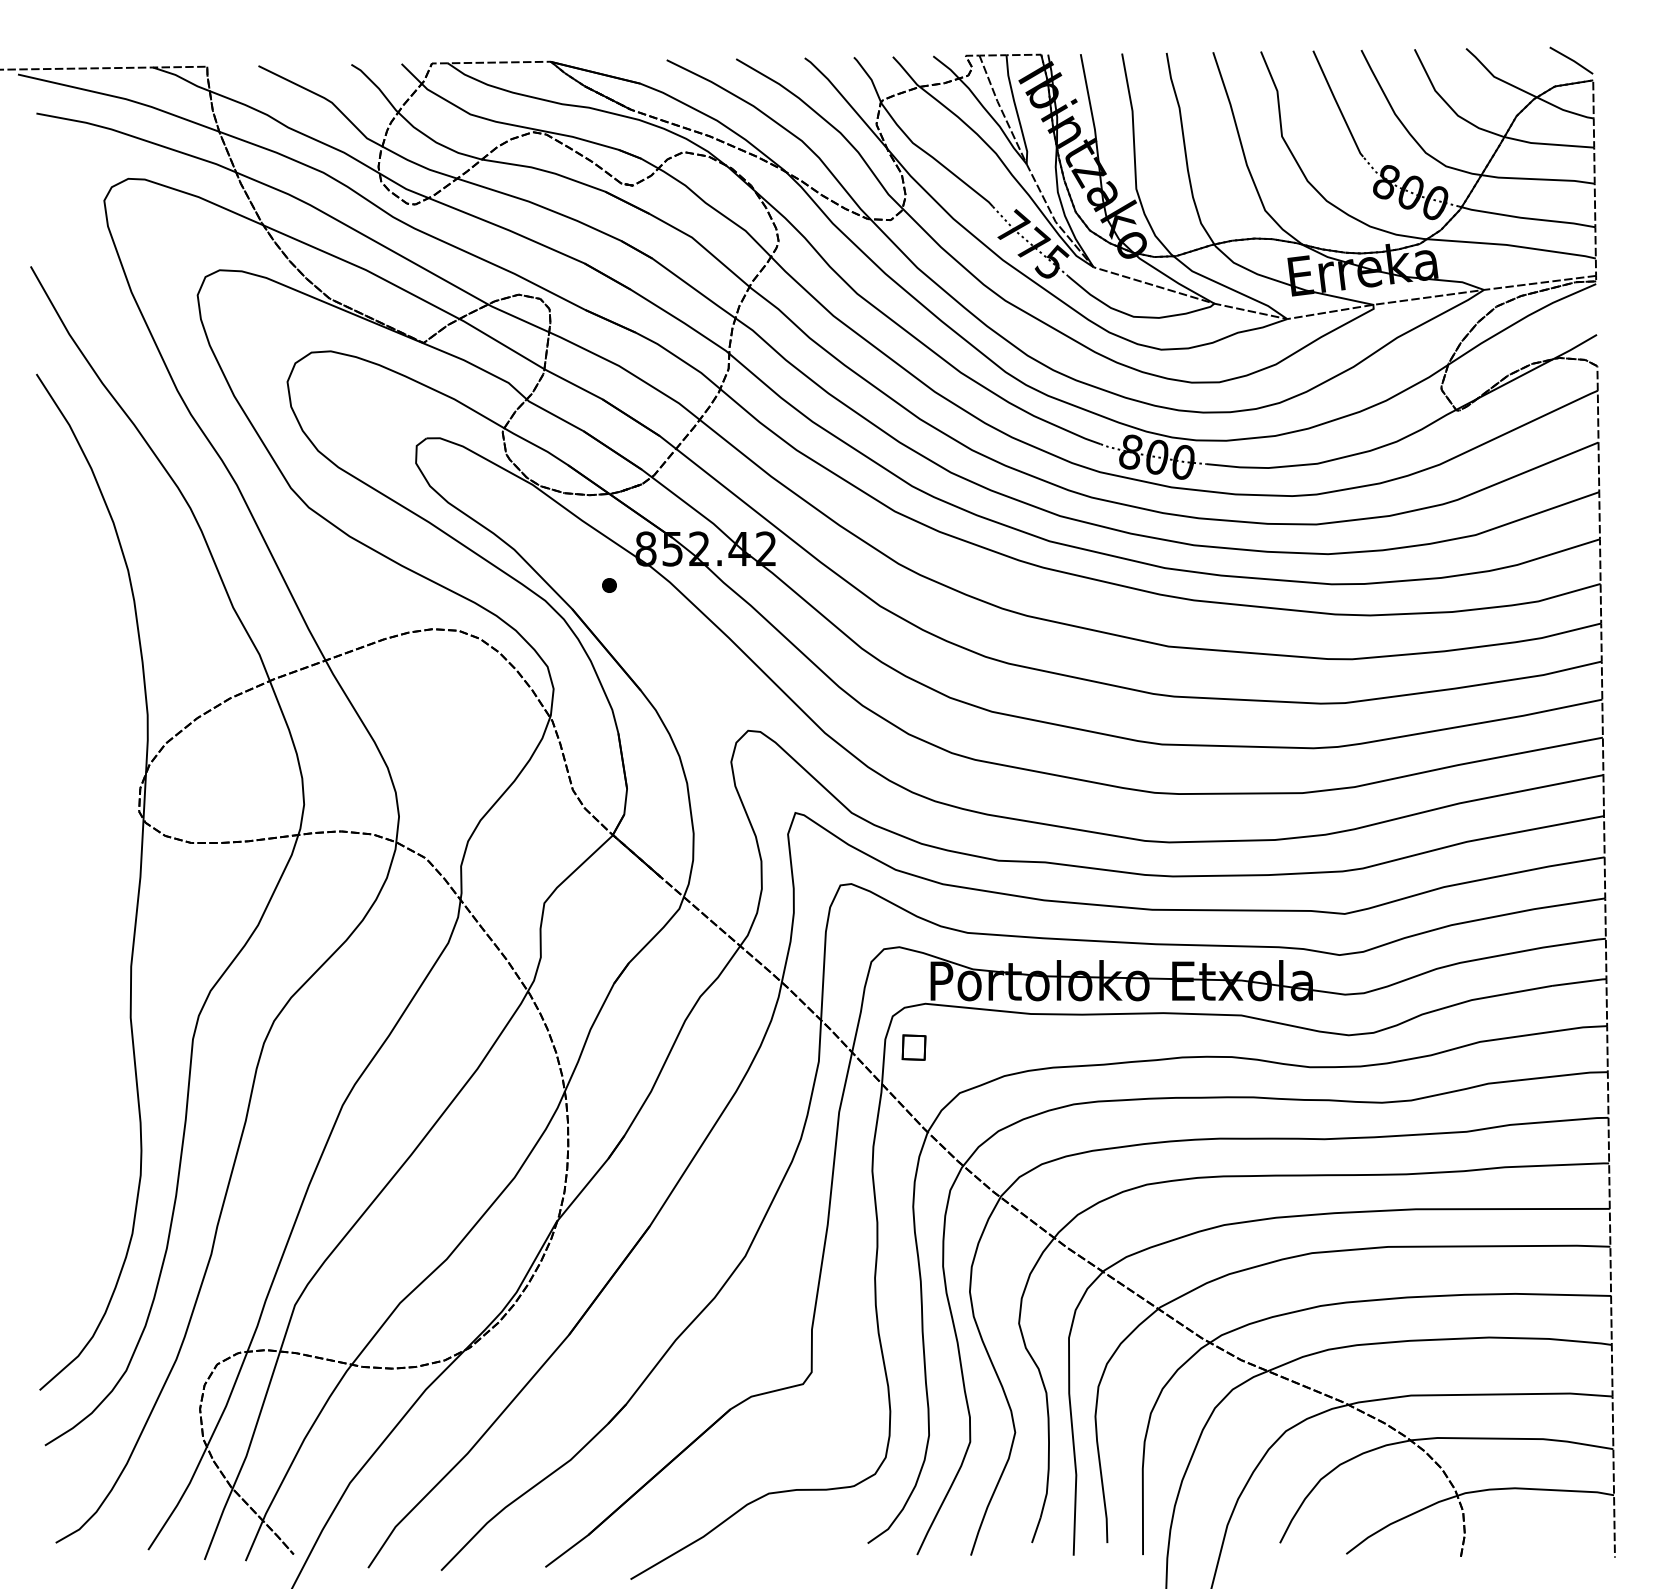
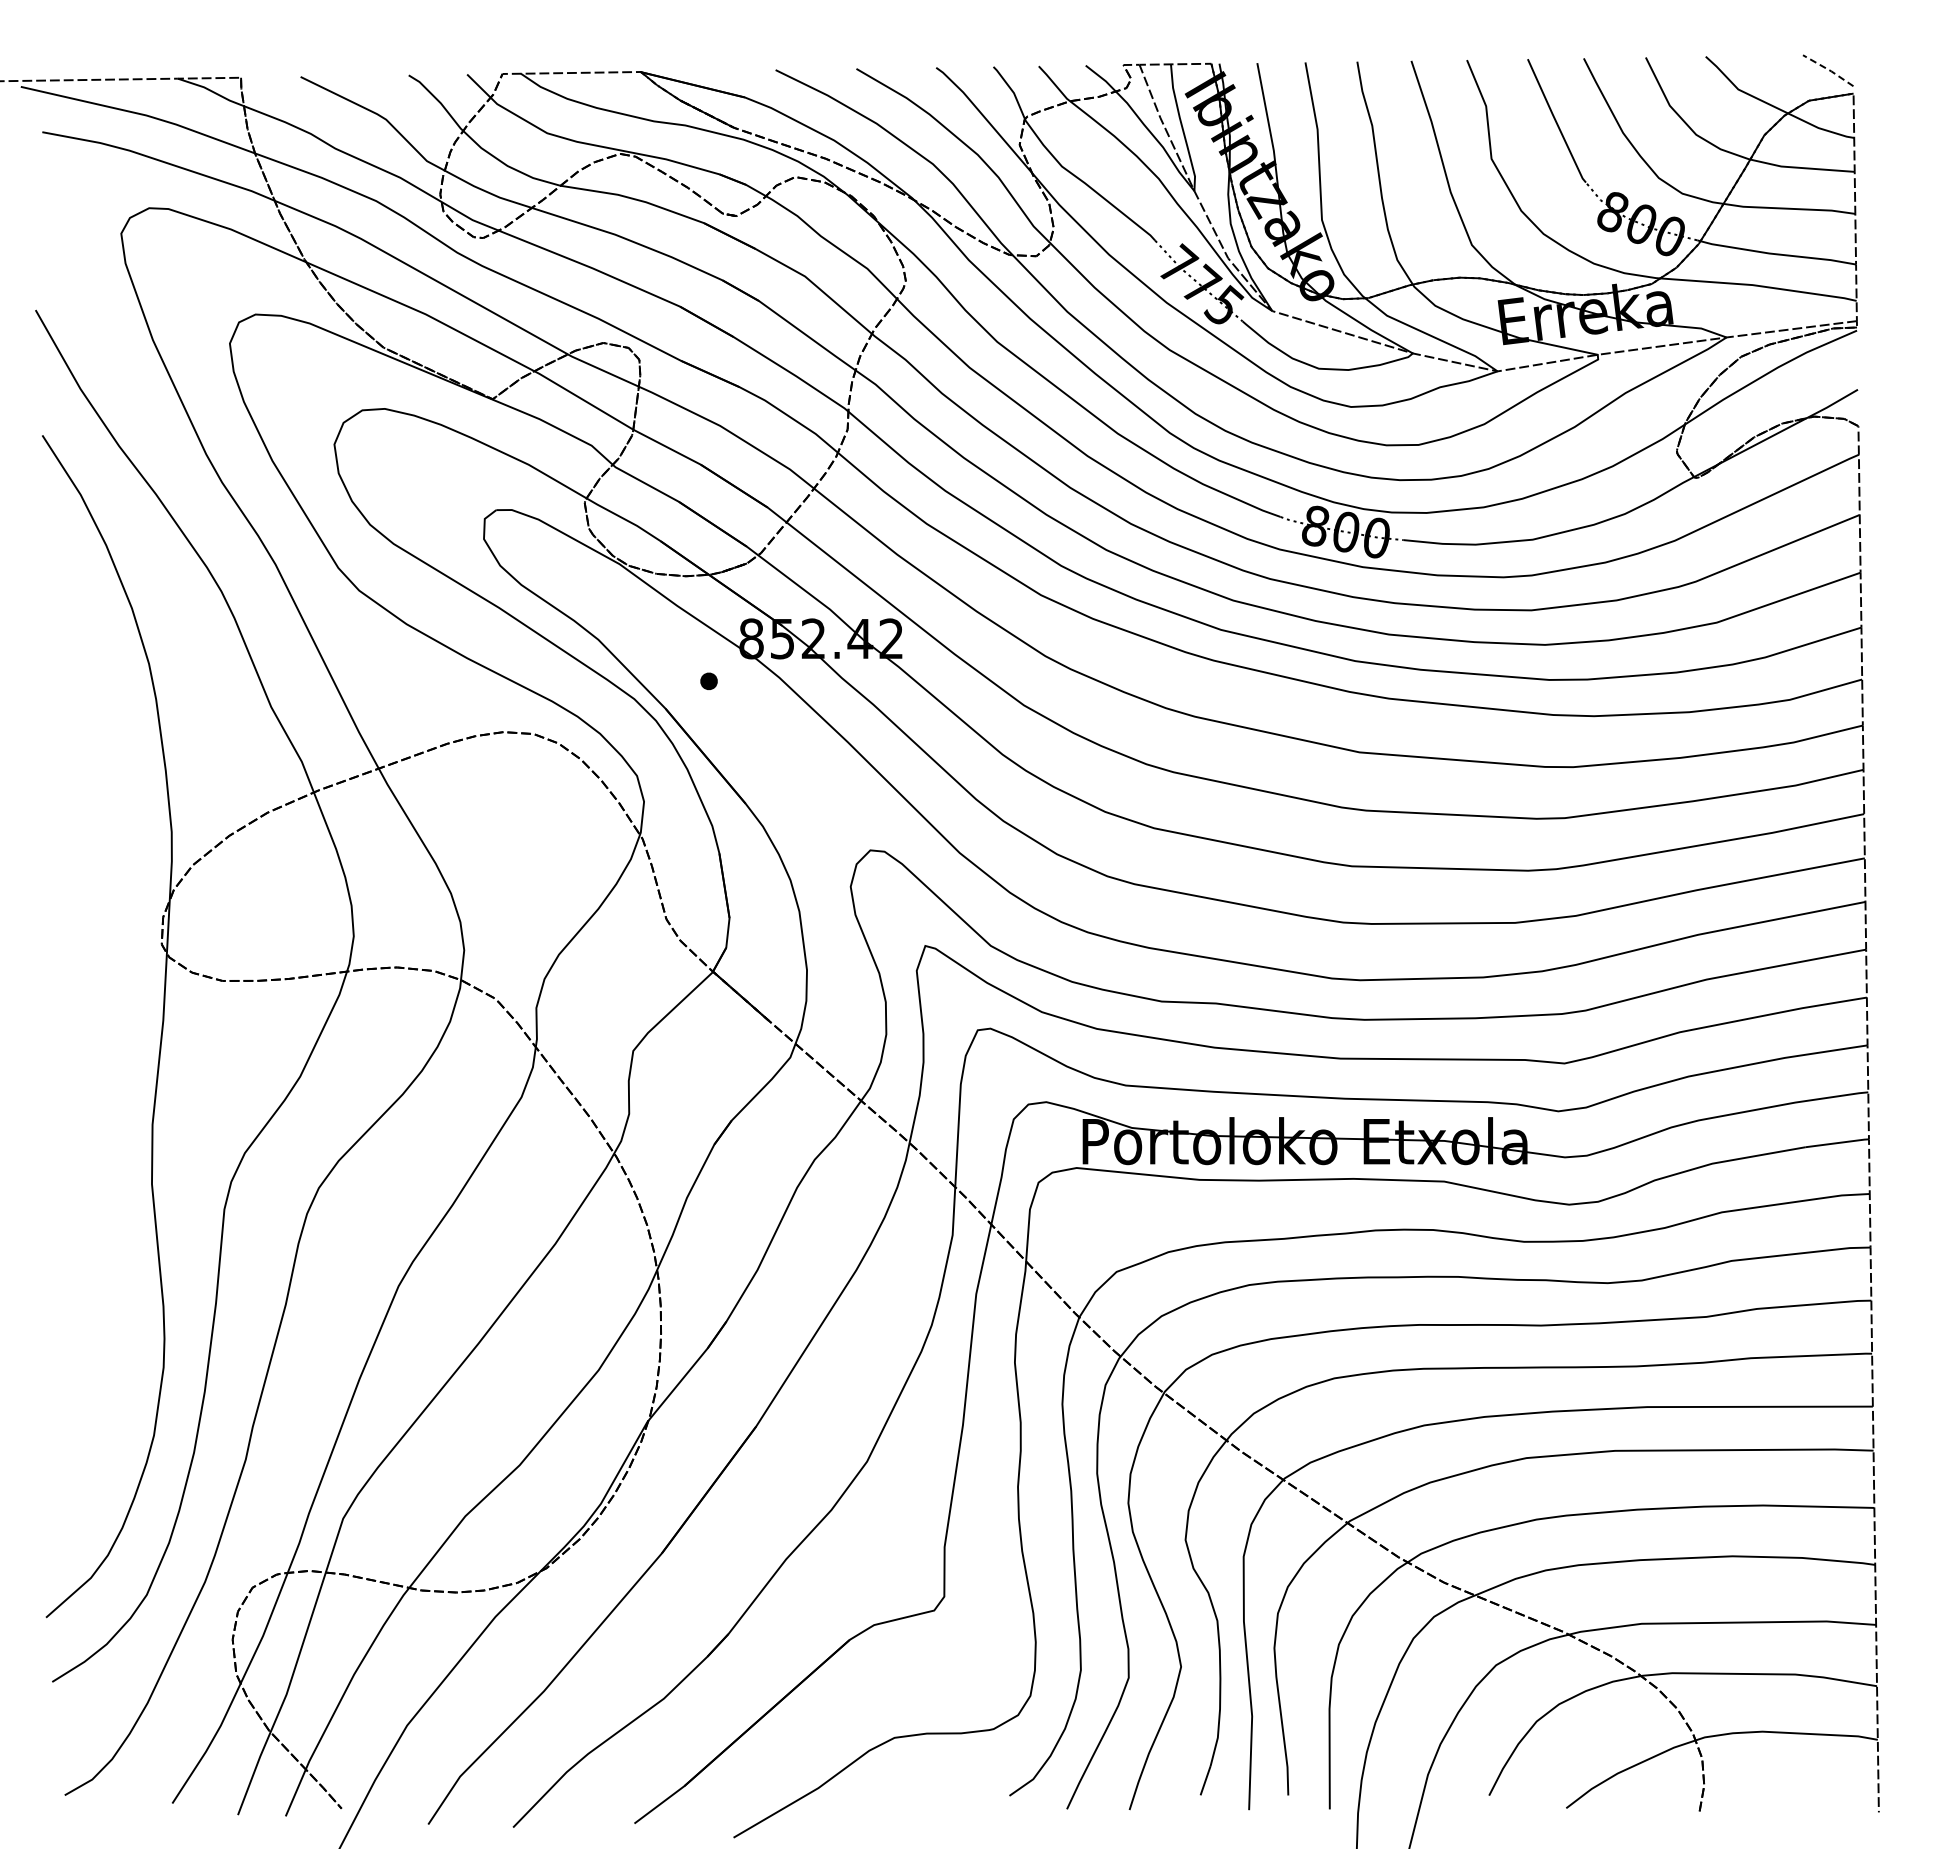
line: (1571, 59) -> (1828, 69), solid -> dashed
part: (914, 1047) -> (1063, 1218), removed

